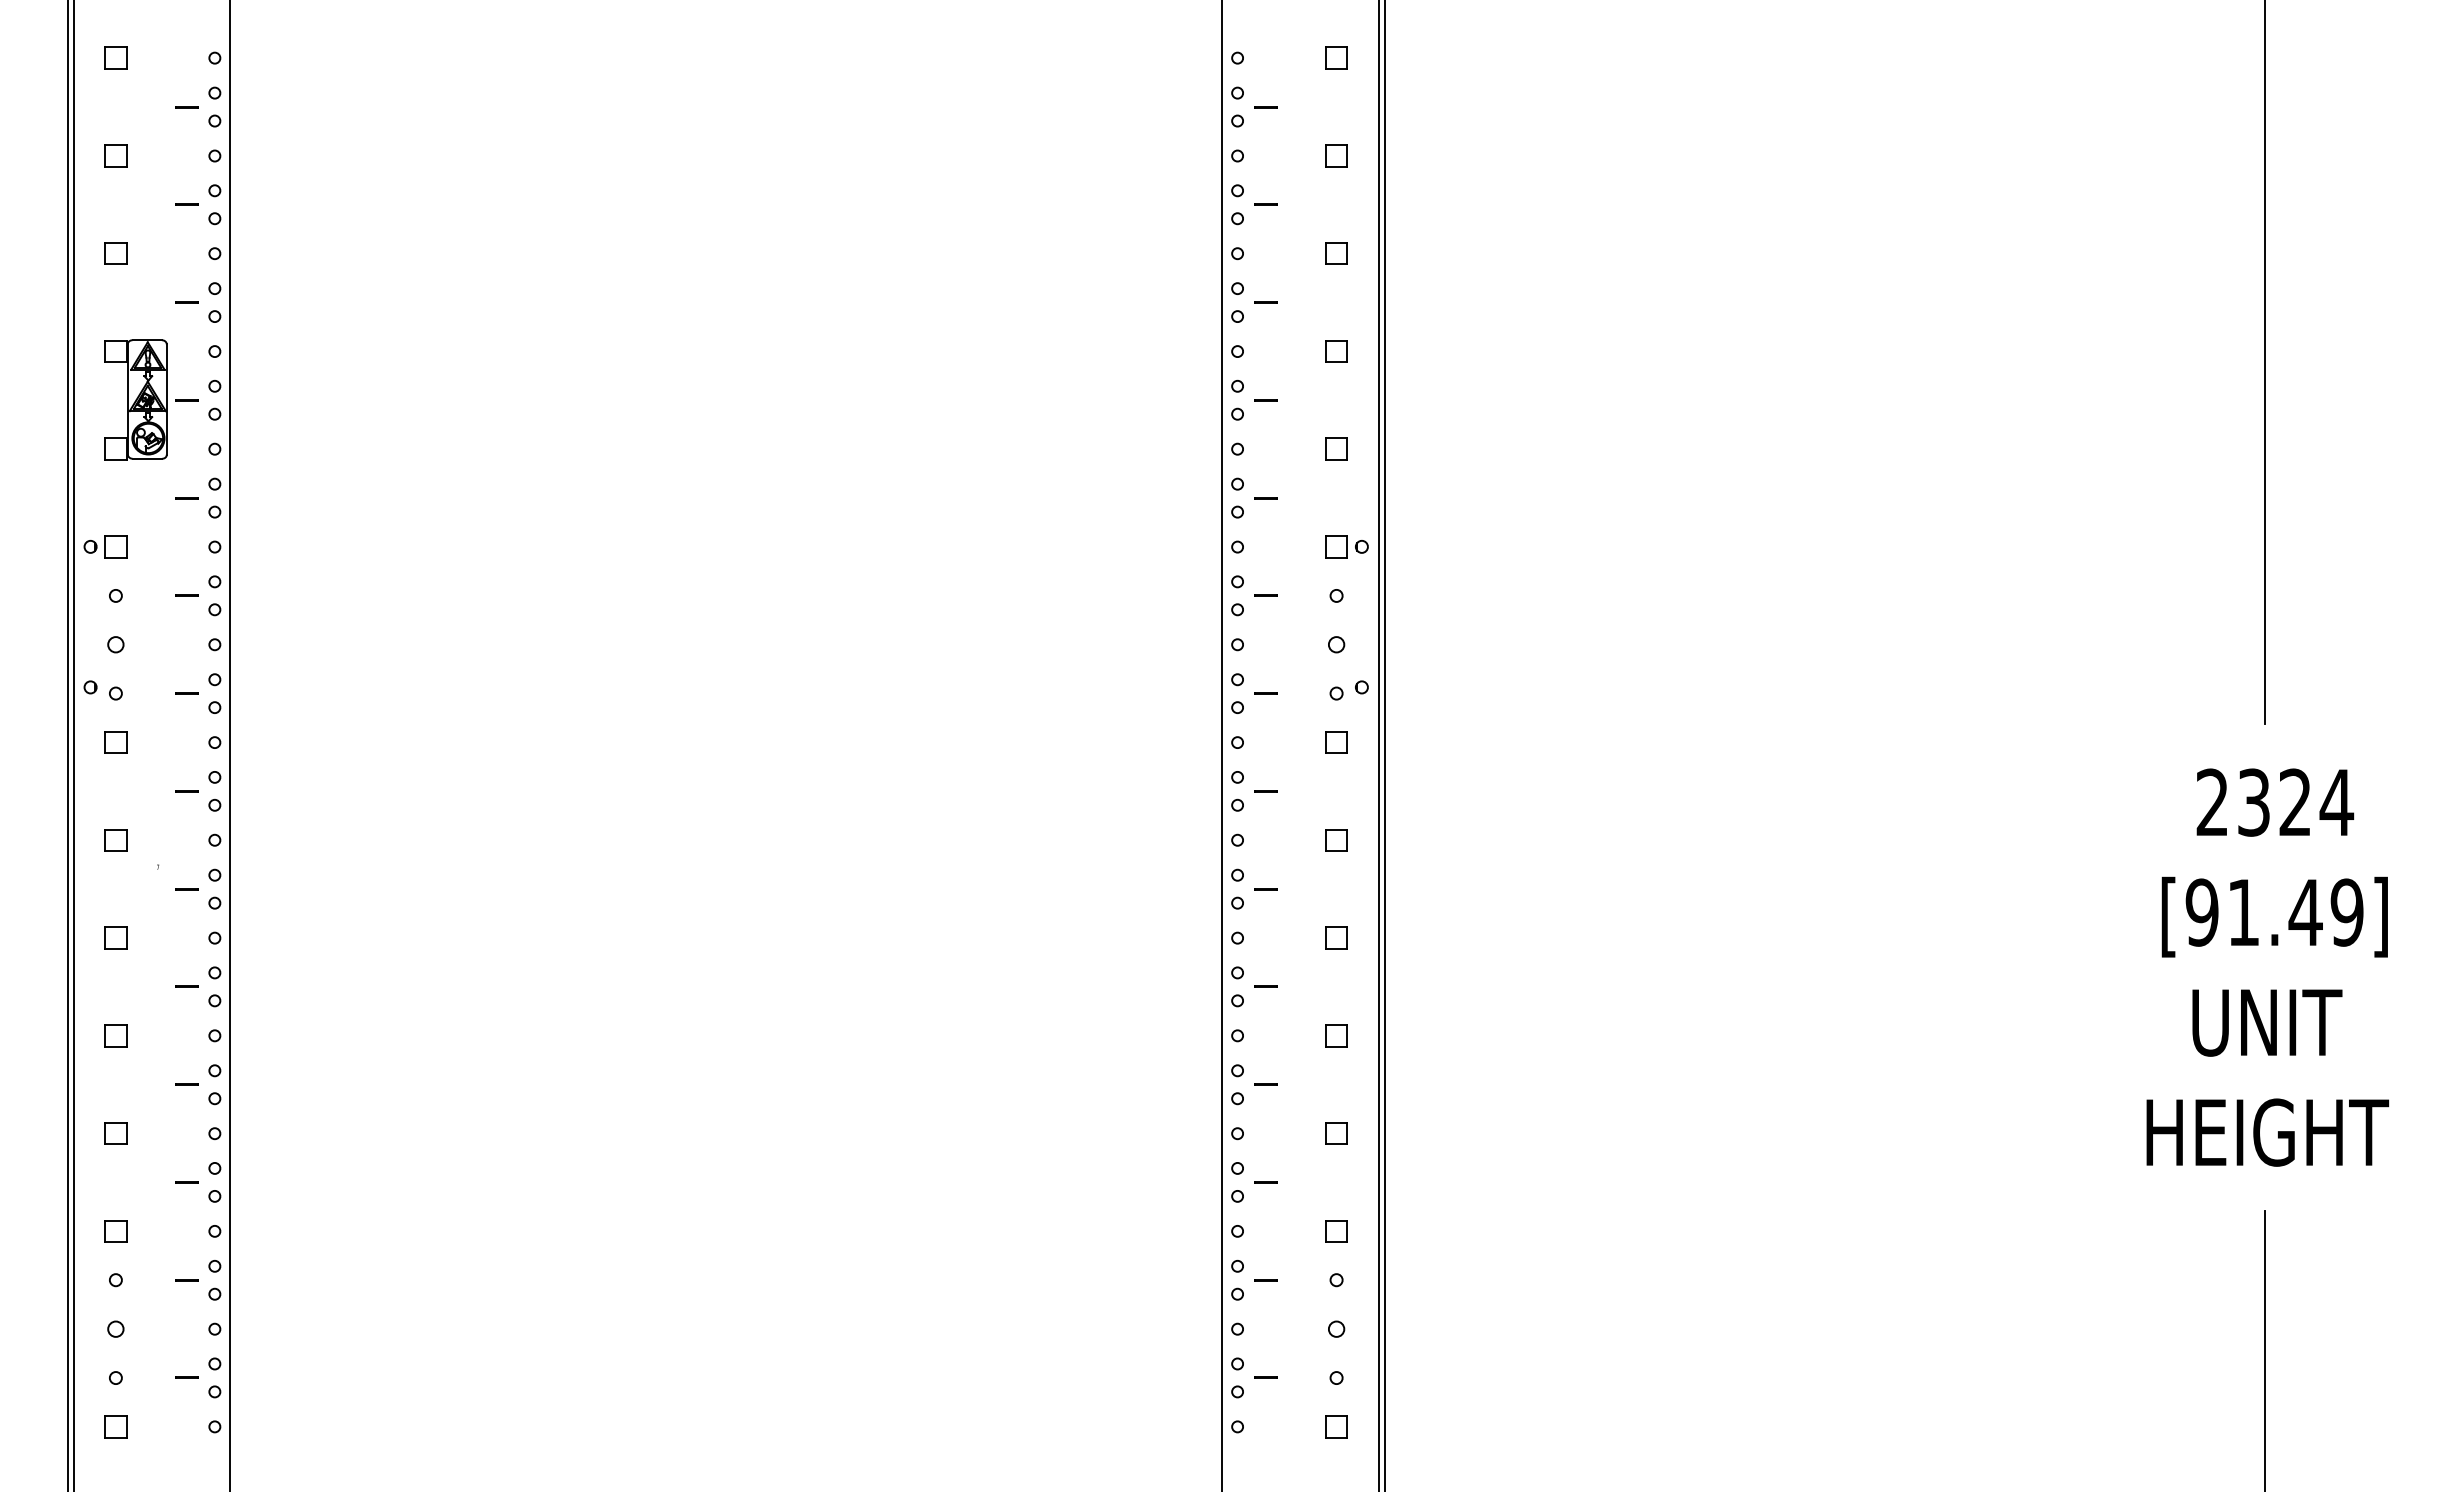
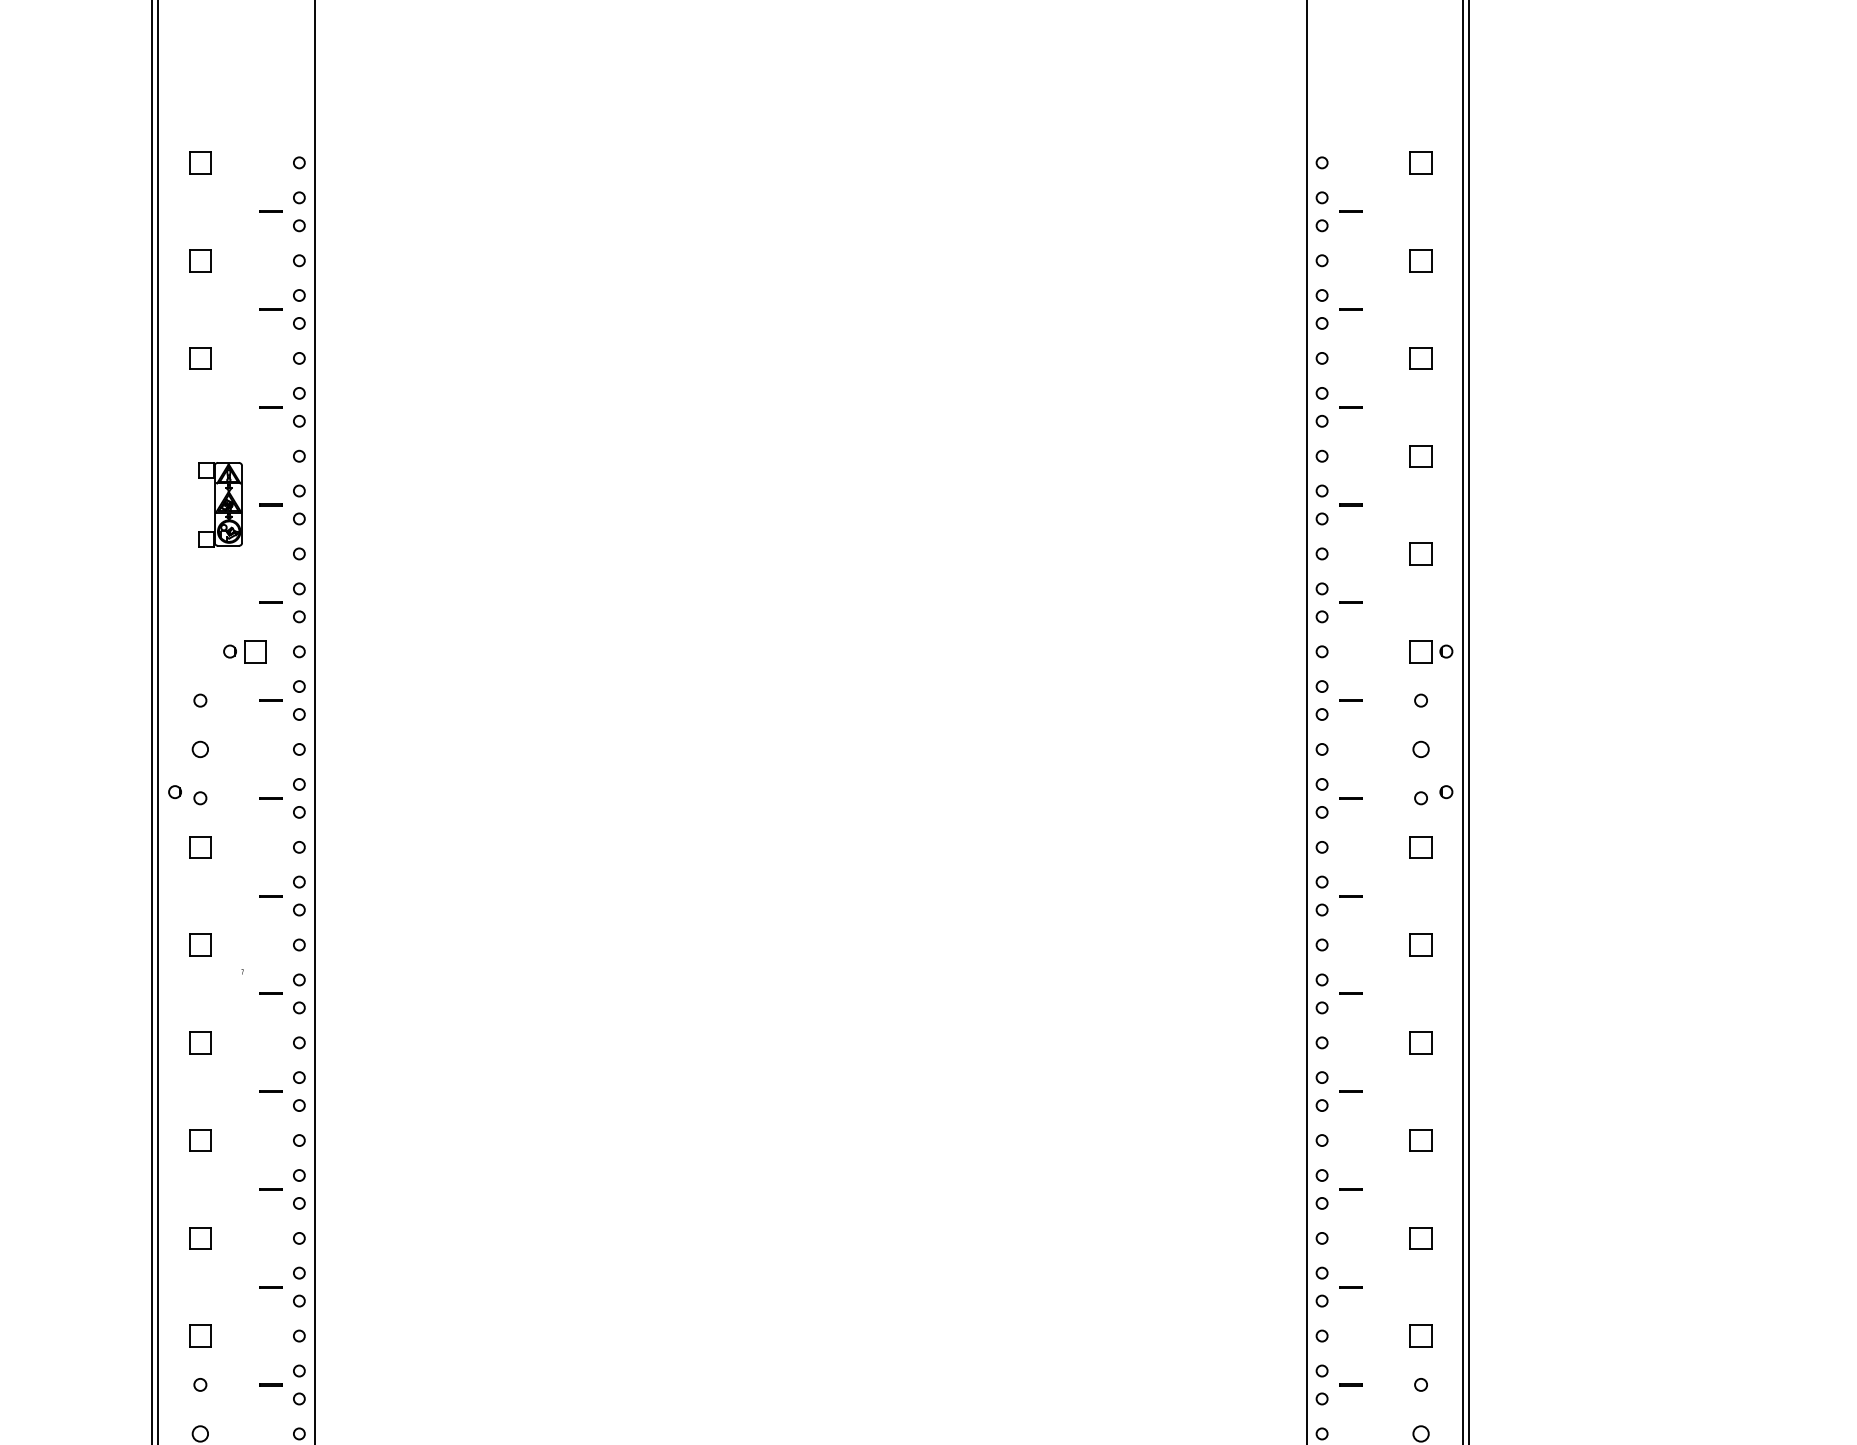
part: (135, 399) -> (220, 504), size x0.7
part: (105, 546) -> (245, 651), moved

